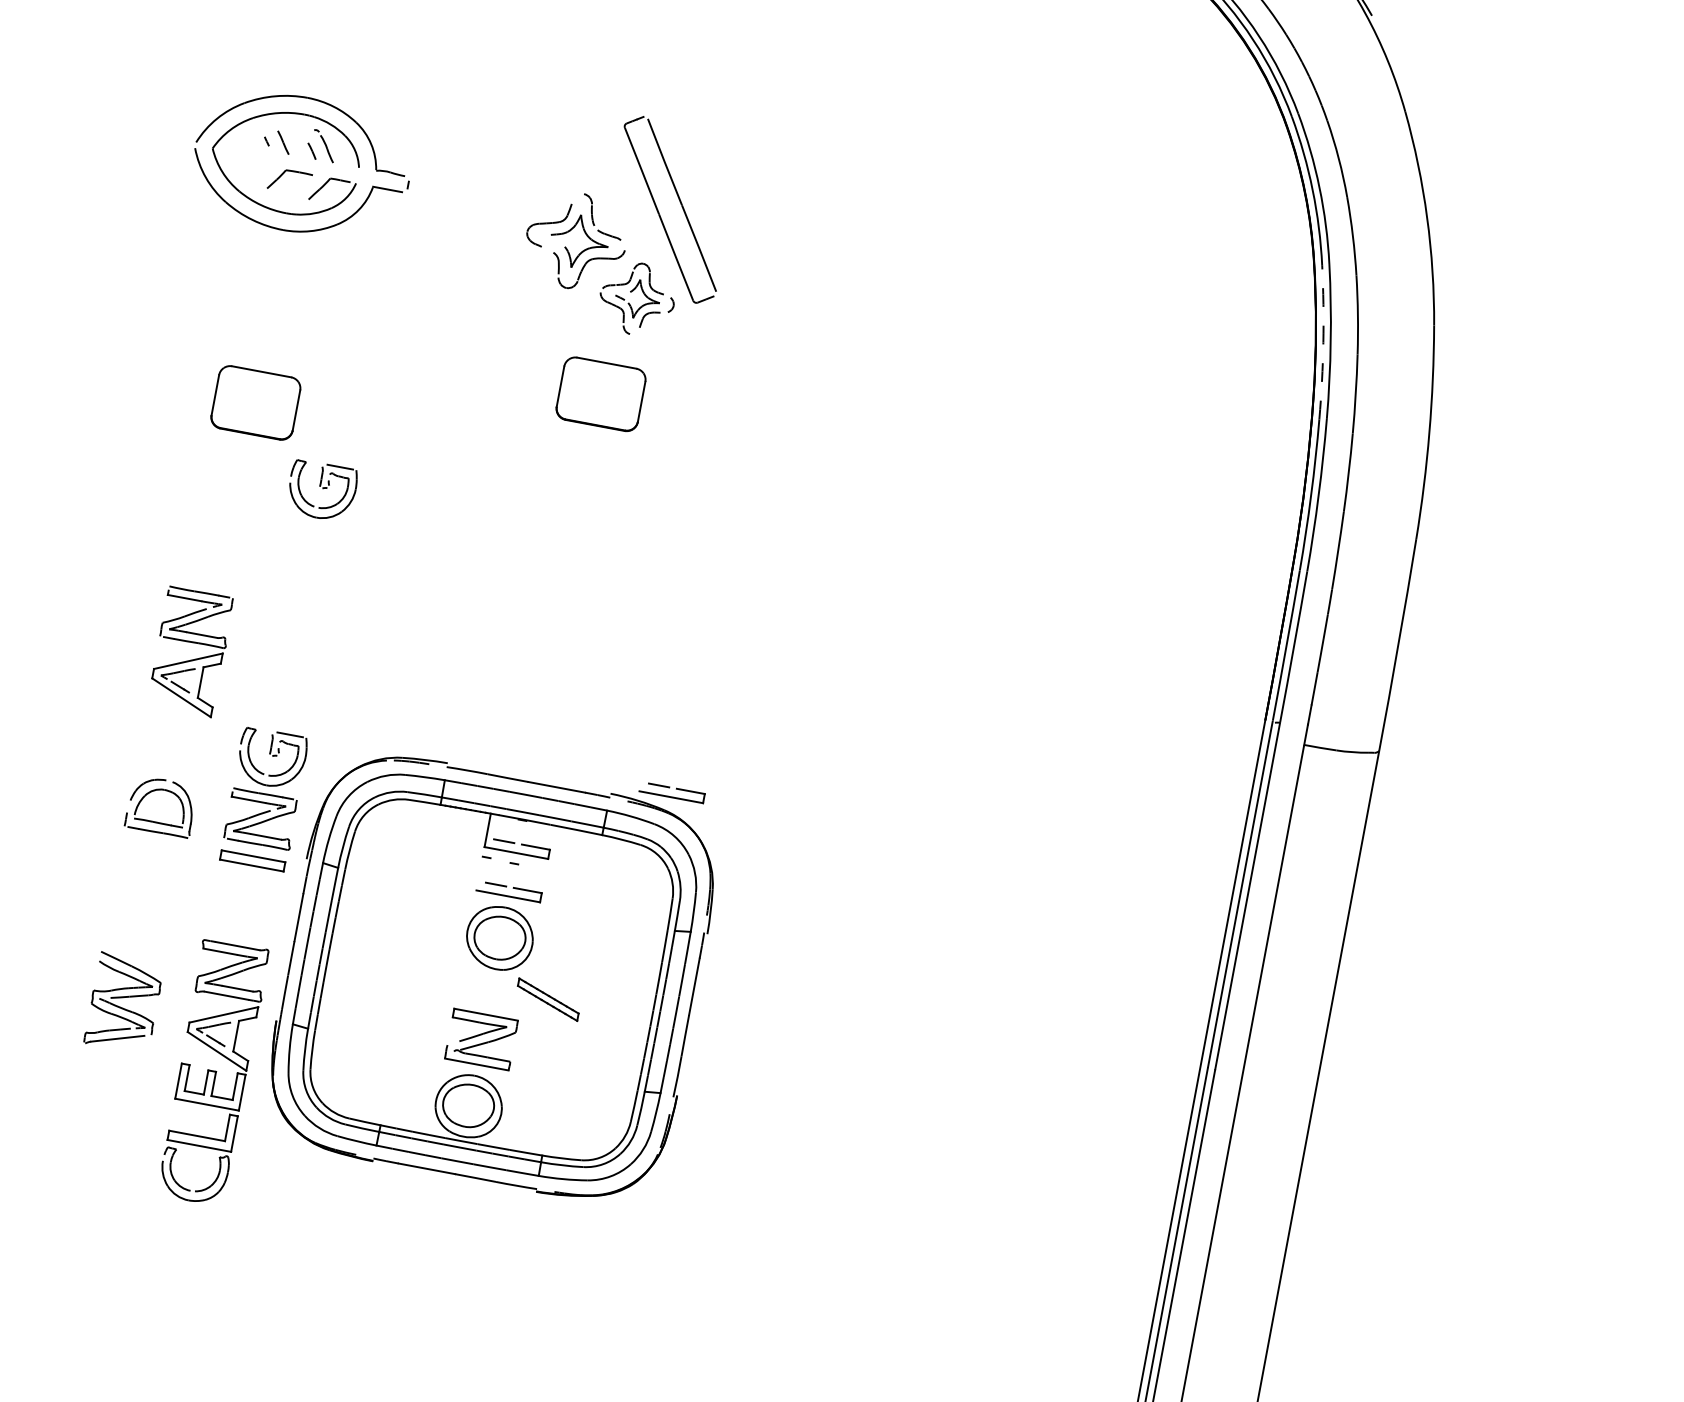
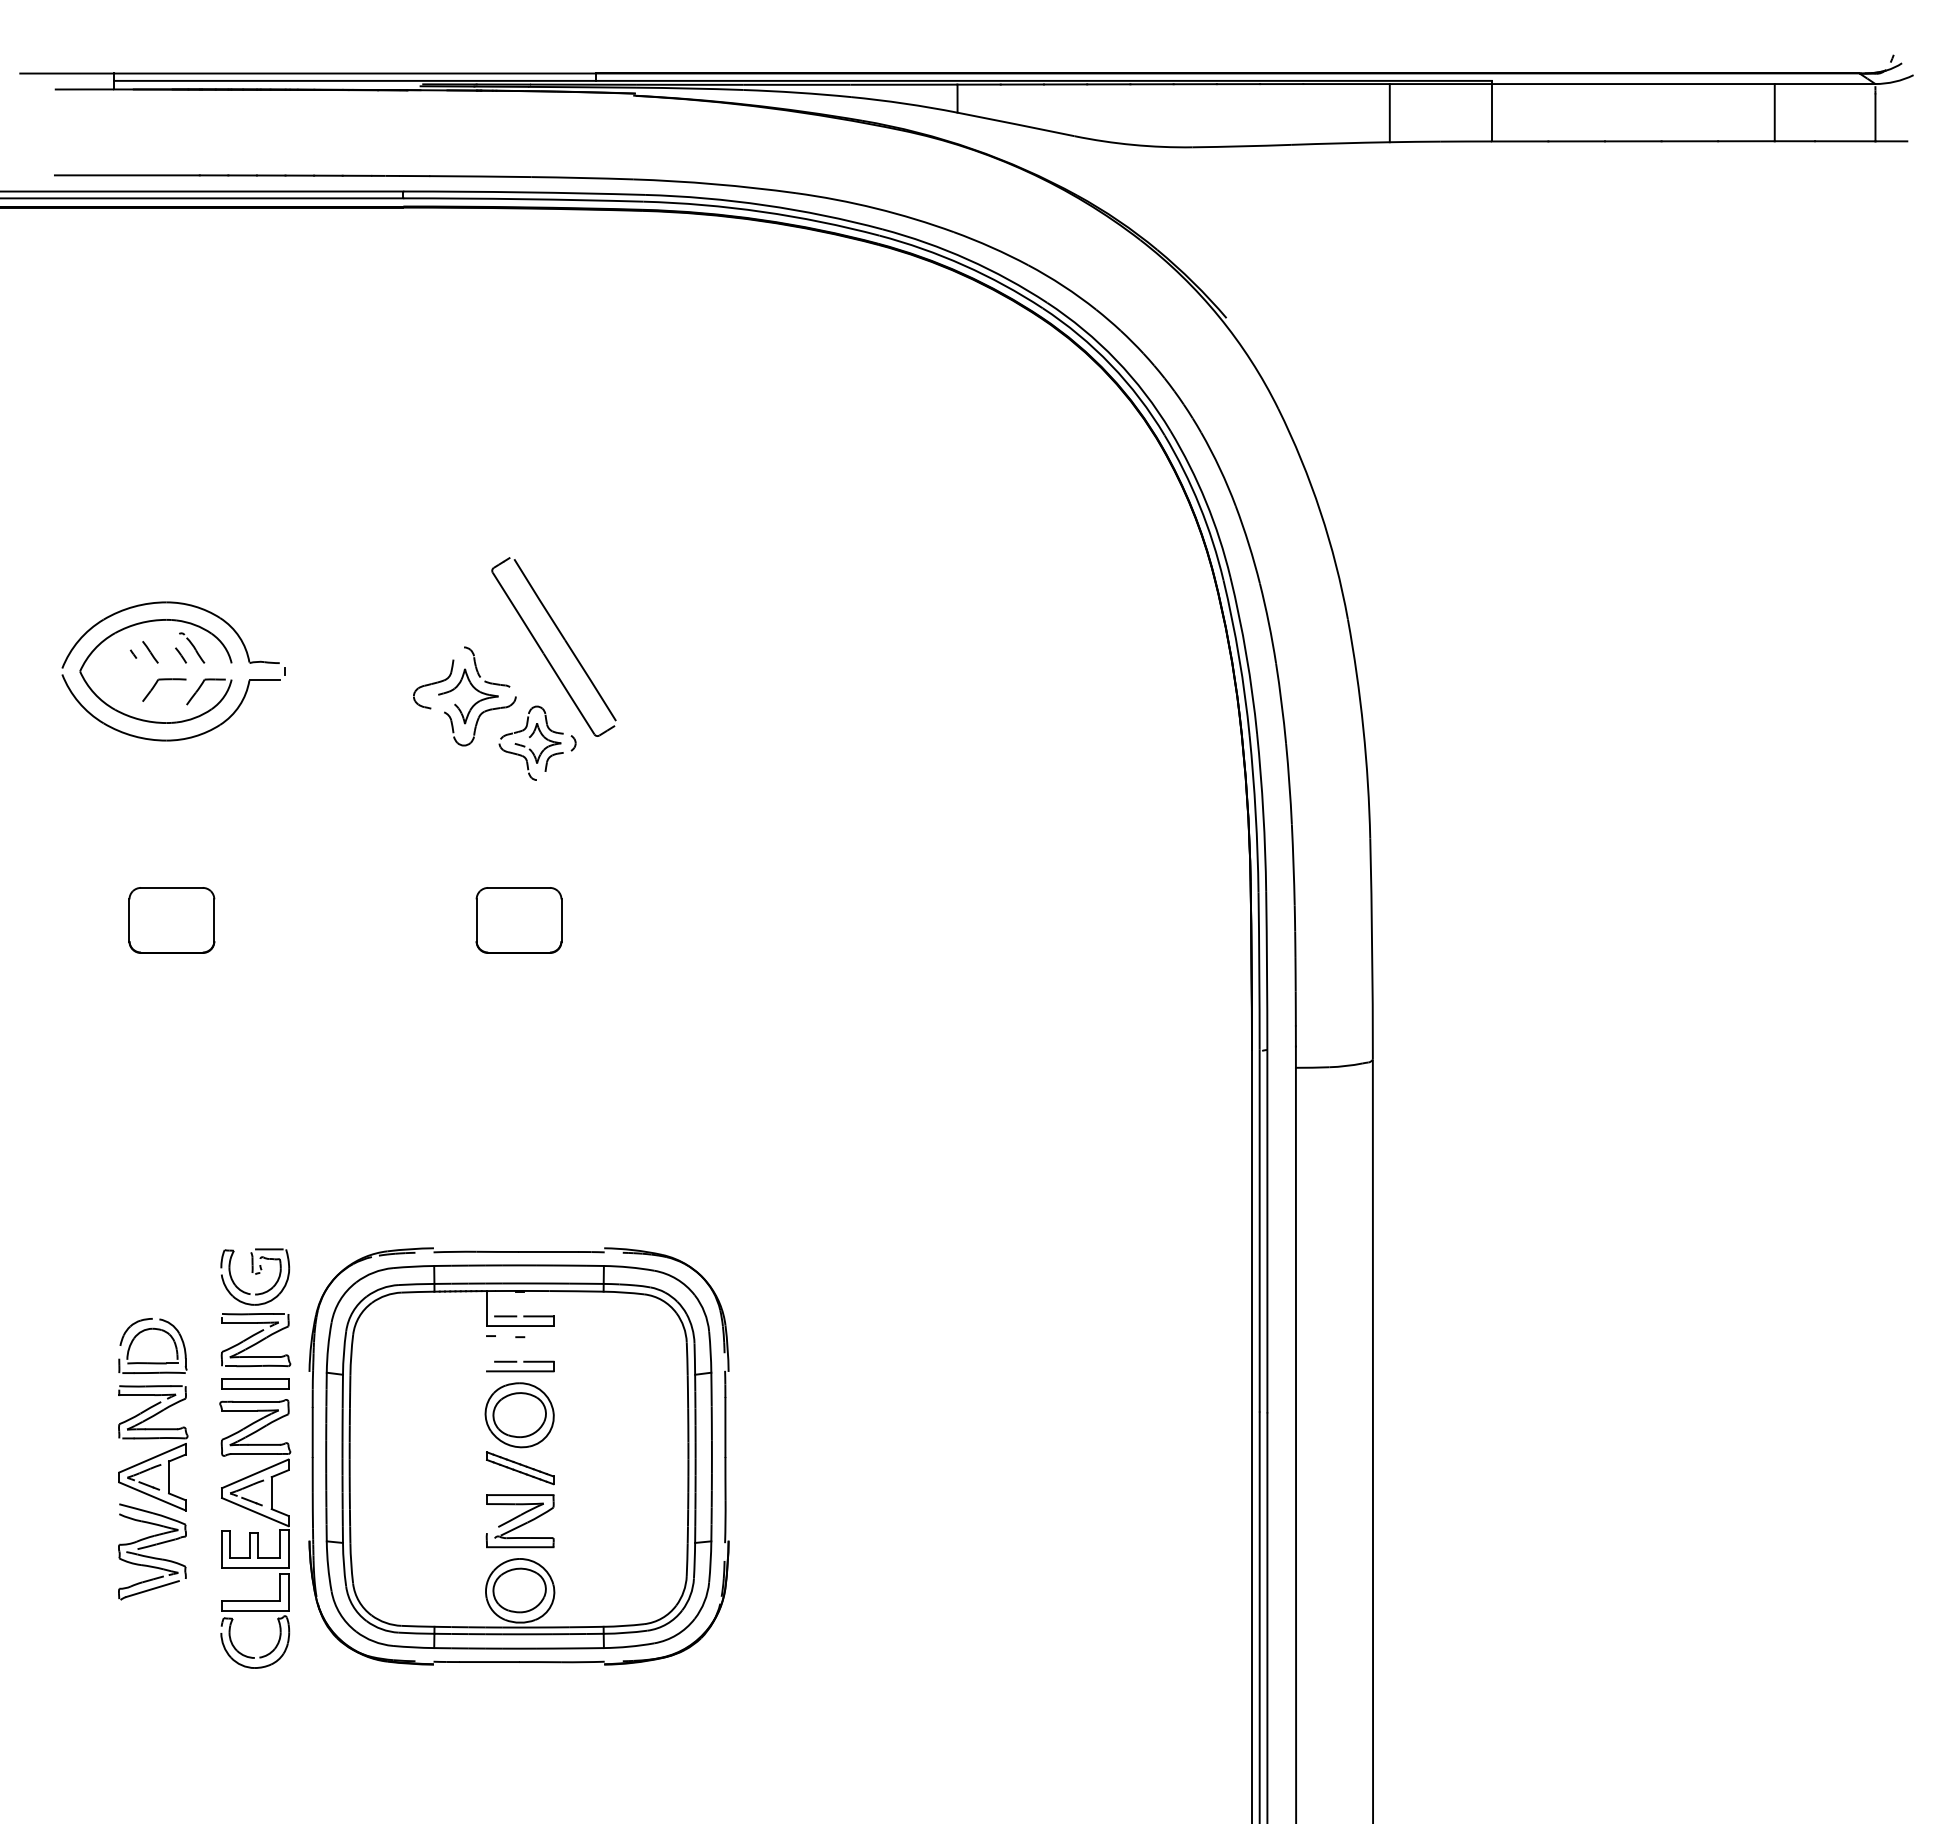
arc: (1323, 342) -> (1239, 657), dashed -> solid
part: (600, 394) -> (518, 920), moved
part: (322, 490) -> (255, 996), removed
part: (192, 659) -> (156, 1455), moved
part: (672, 792) -> (666, 1235), removed
part: (548, 1000) -> (520, 1468), moved
part: (213, 1071) -> (255, 1533), moved

